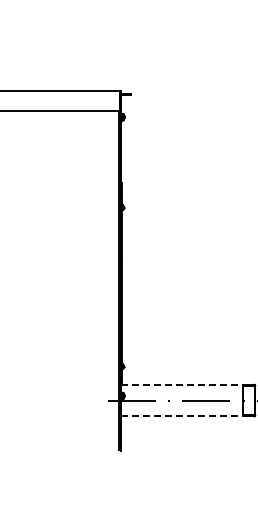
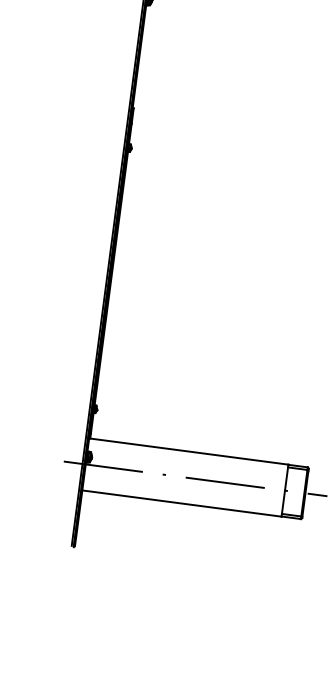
line: (182, 384) -> (189, 451), dashed -> solid
line: (182, 416) -> (182, 503), dashed -> solid

